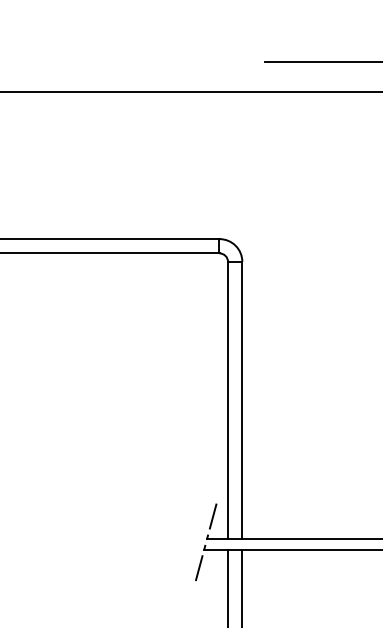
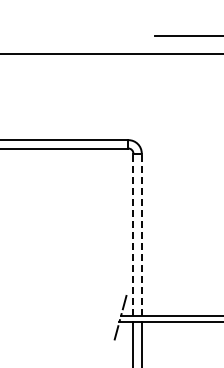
line: (228, 400) -> (133, 234), solid -> dashed
line: (241, 400) -> (141, 234), solid -> dashed

